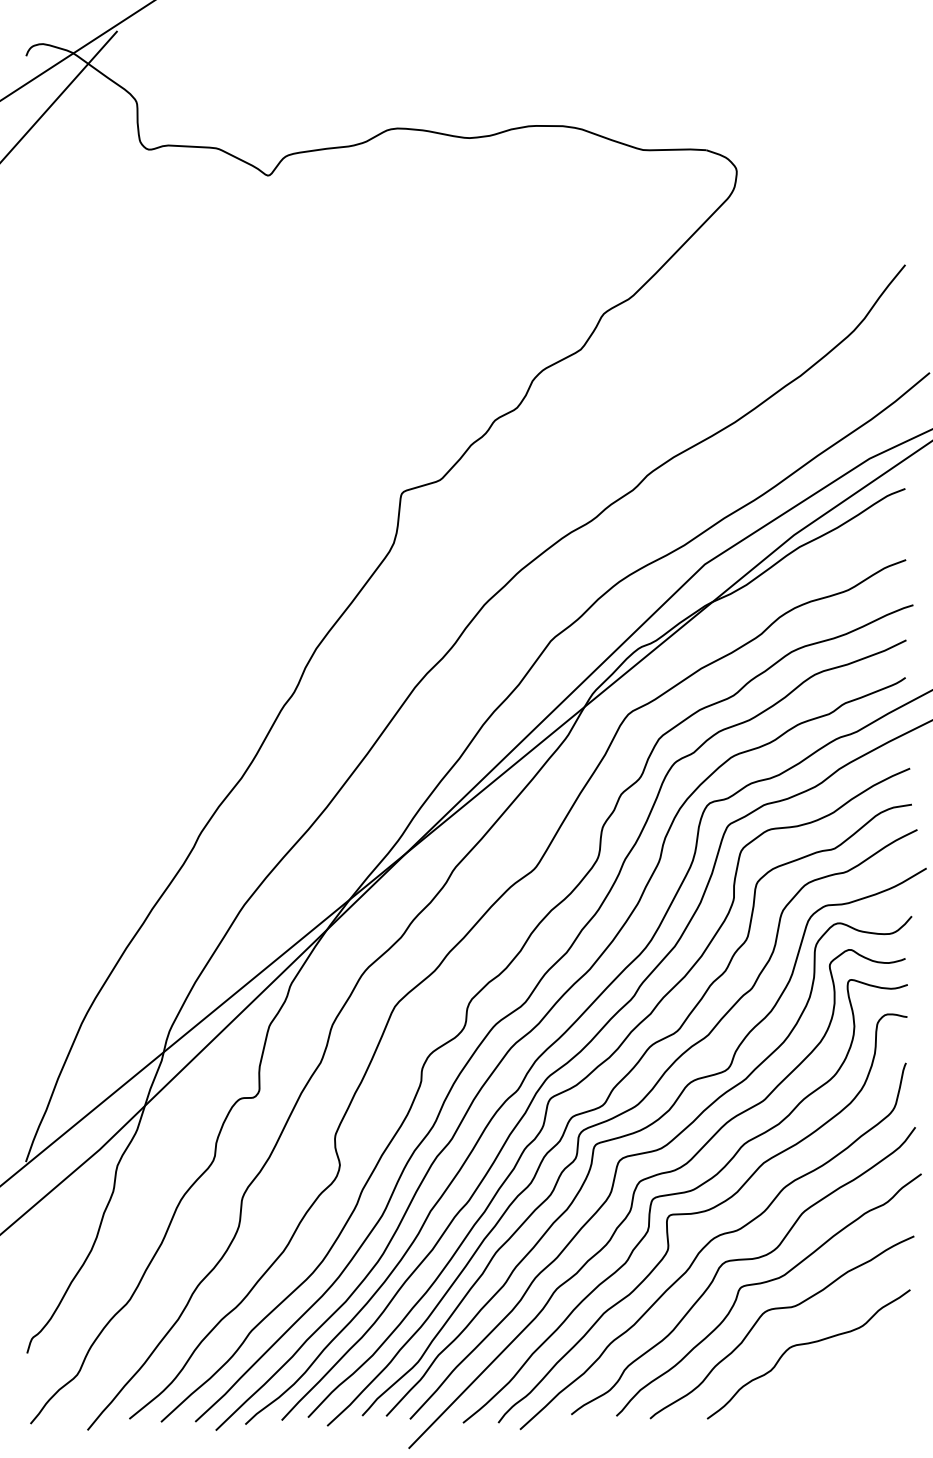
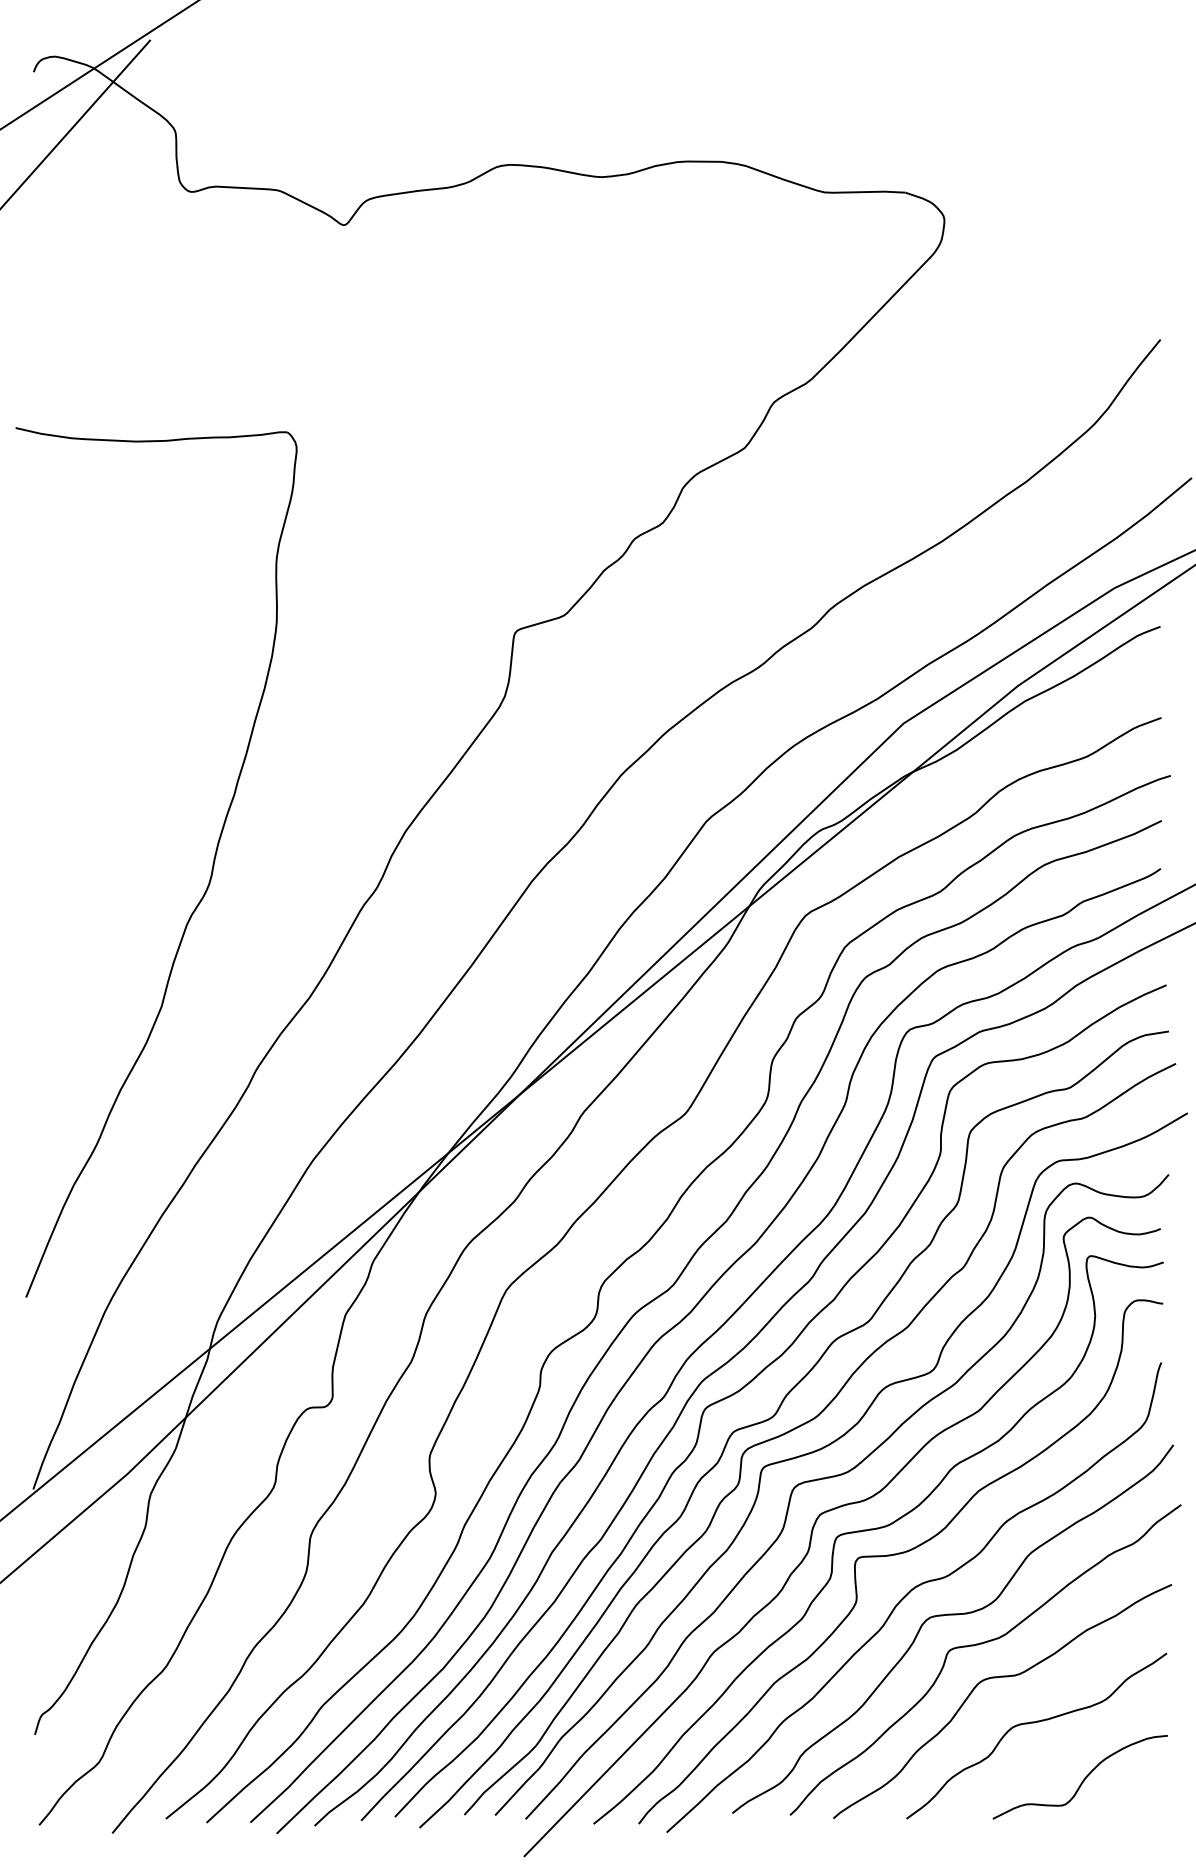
part: (164, 682) -> (210, 874), added
curve: (844, 1389) -> (1082, 1780), added

